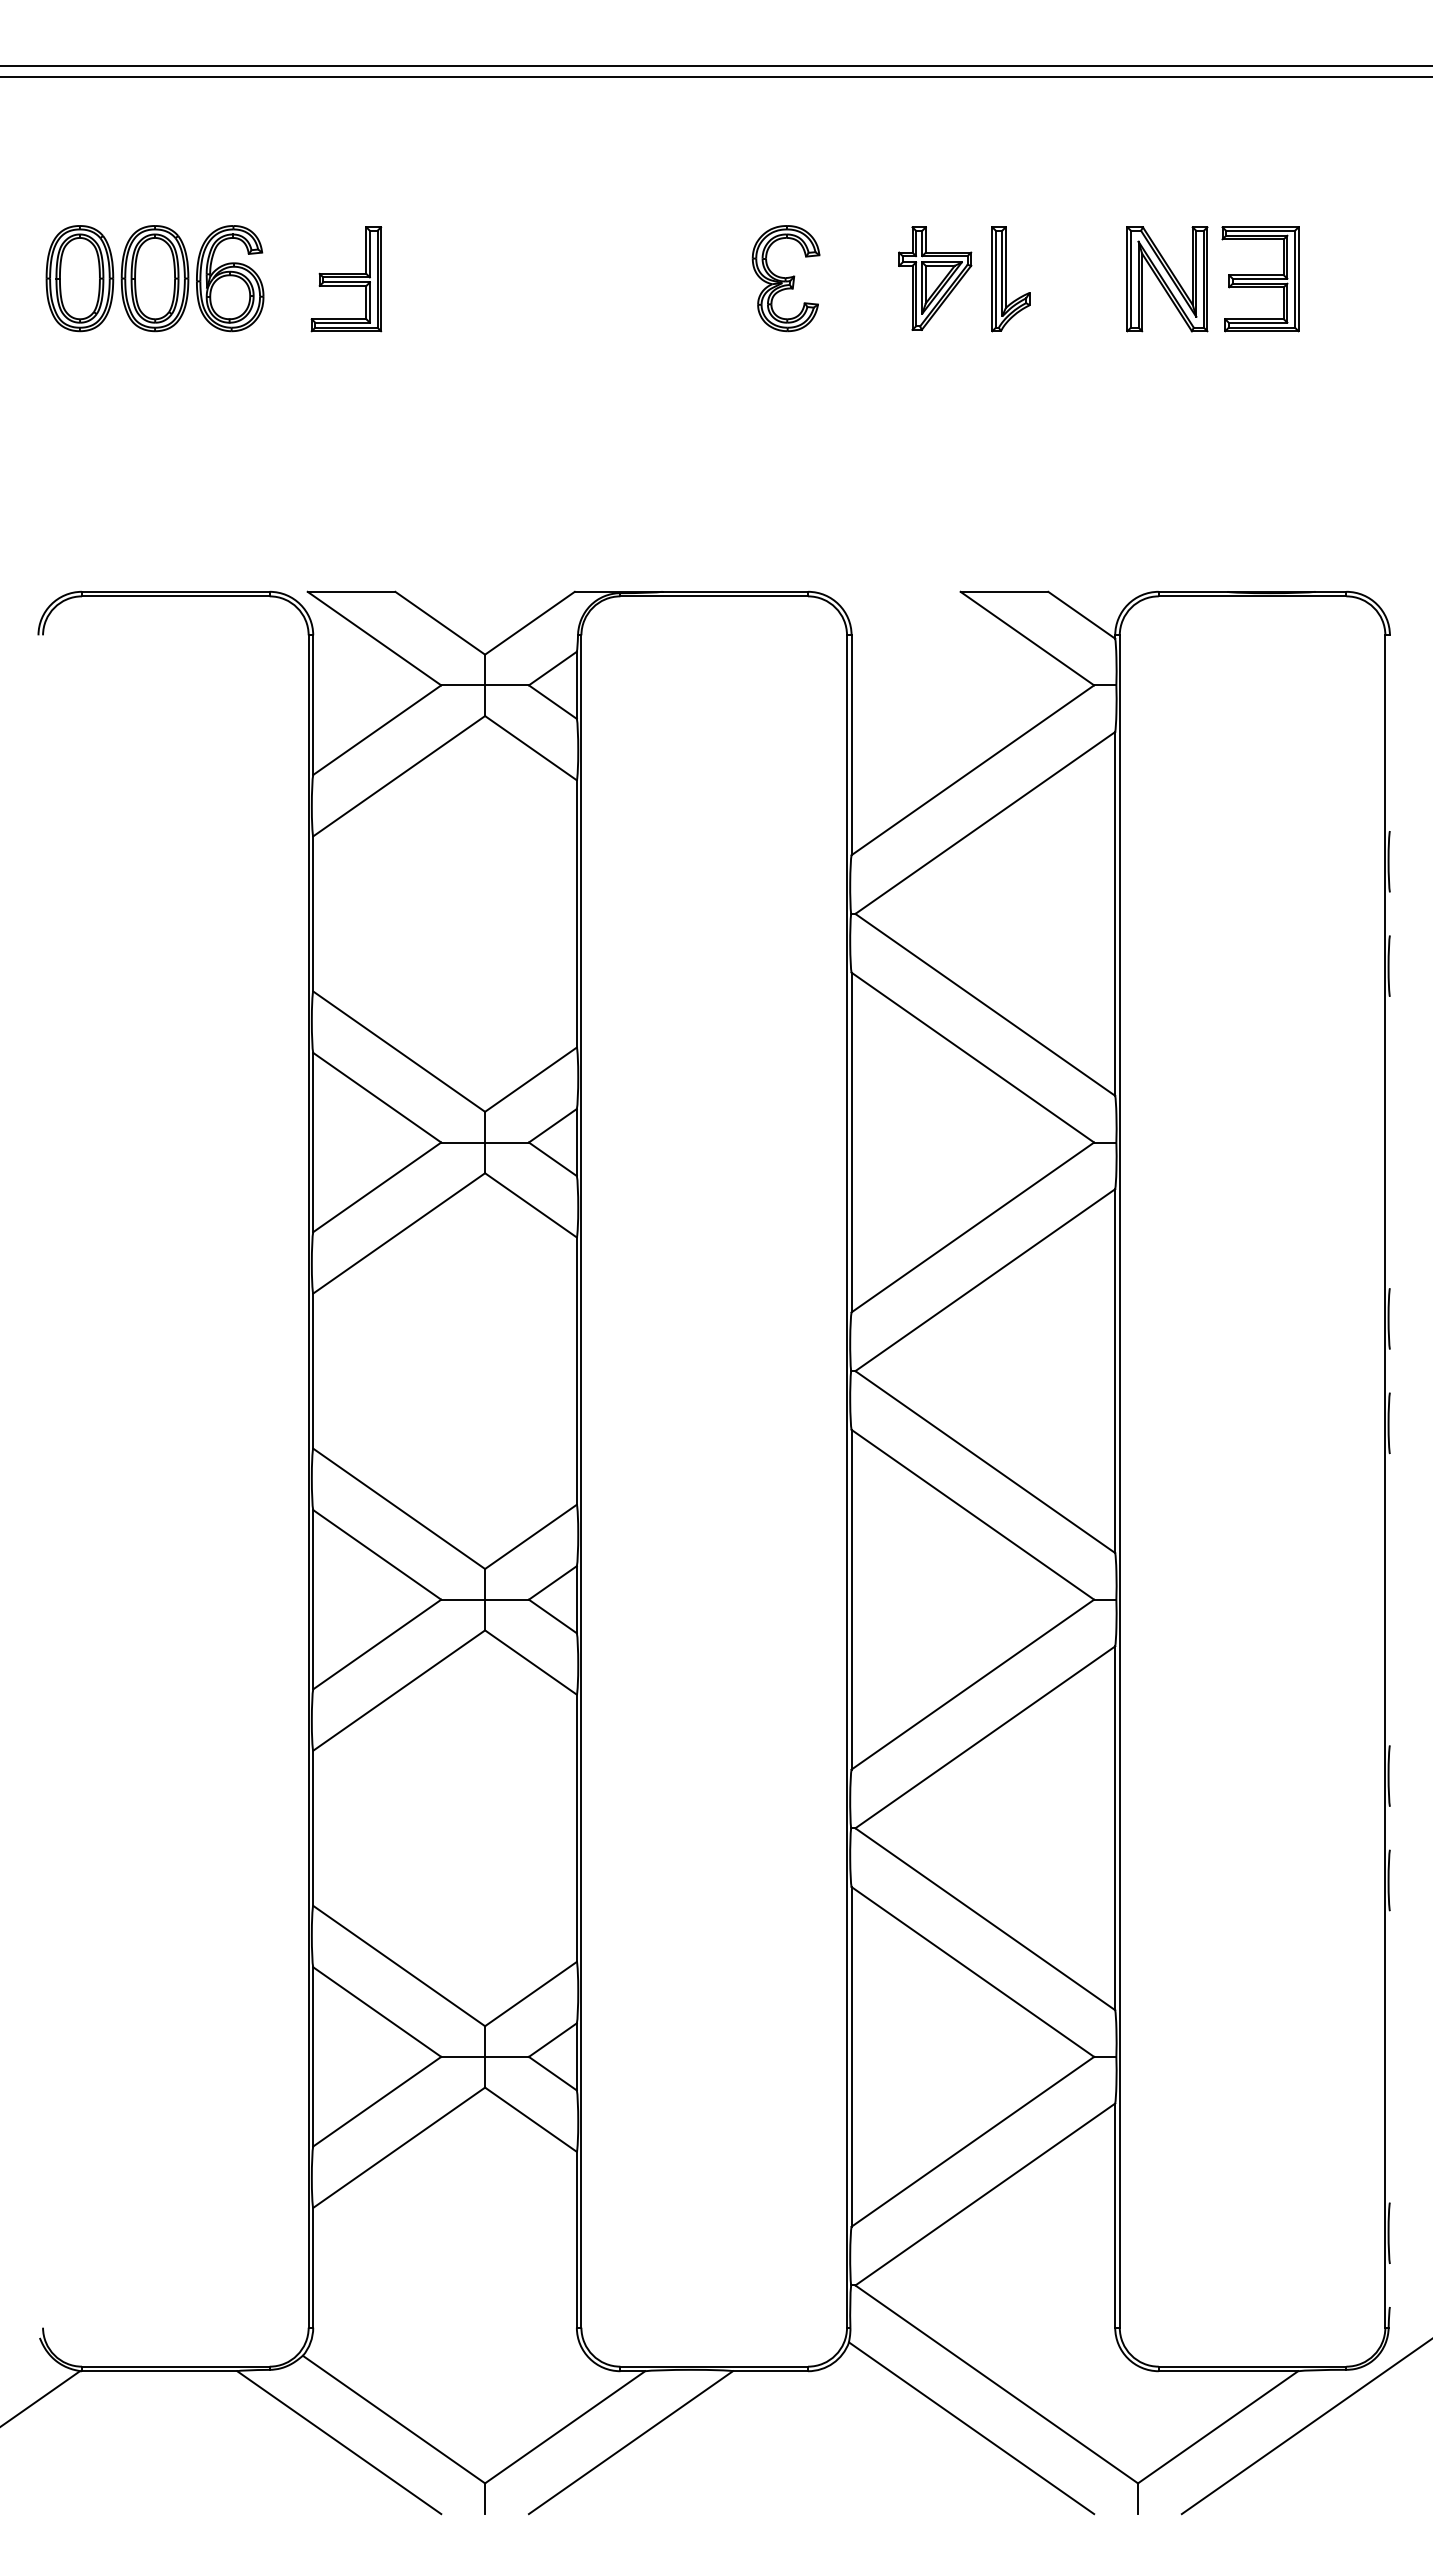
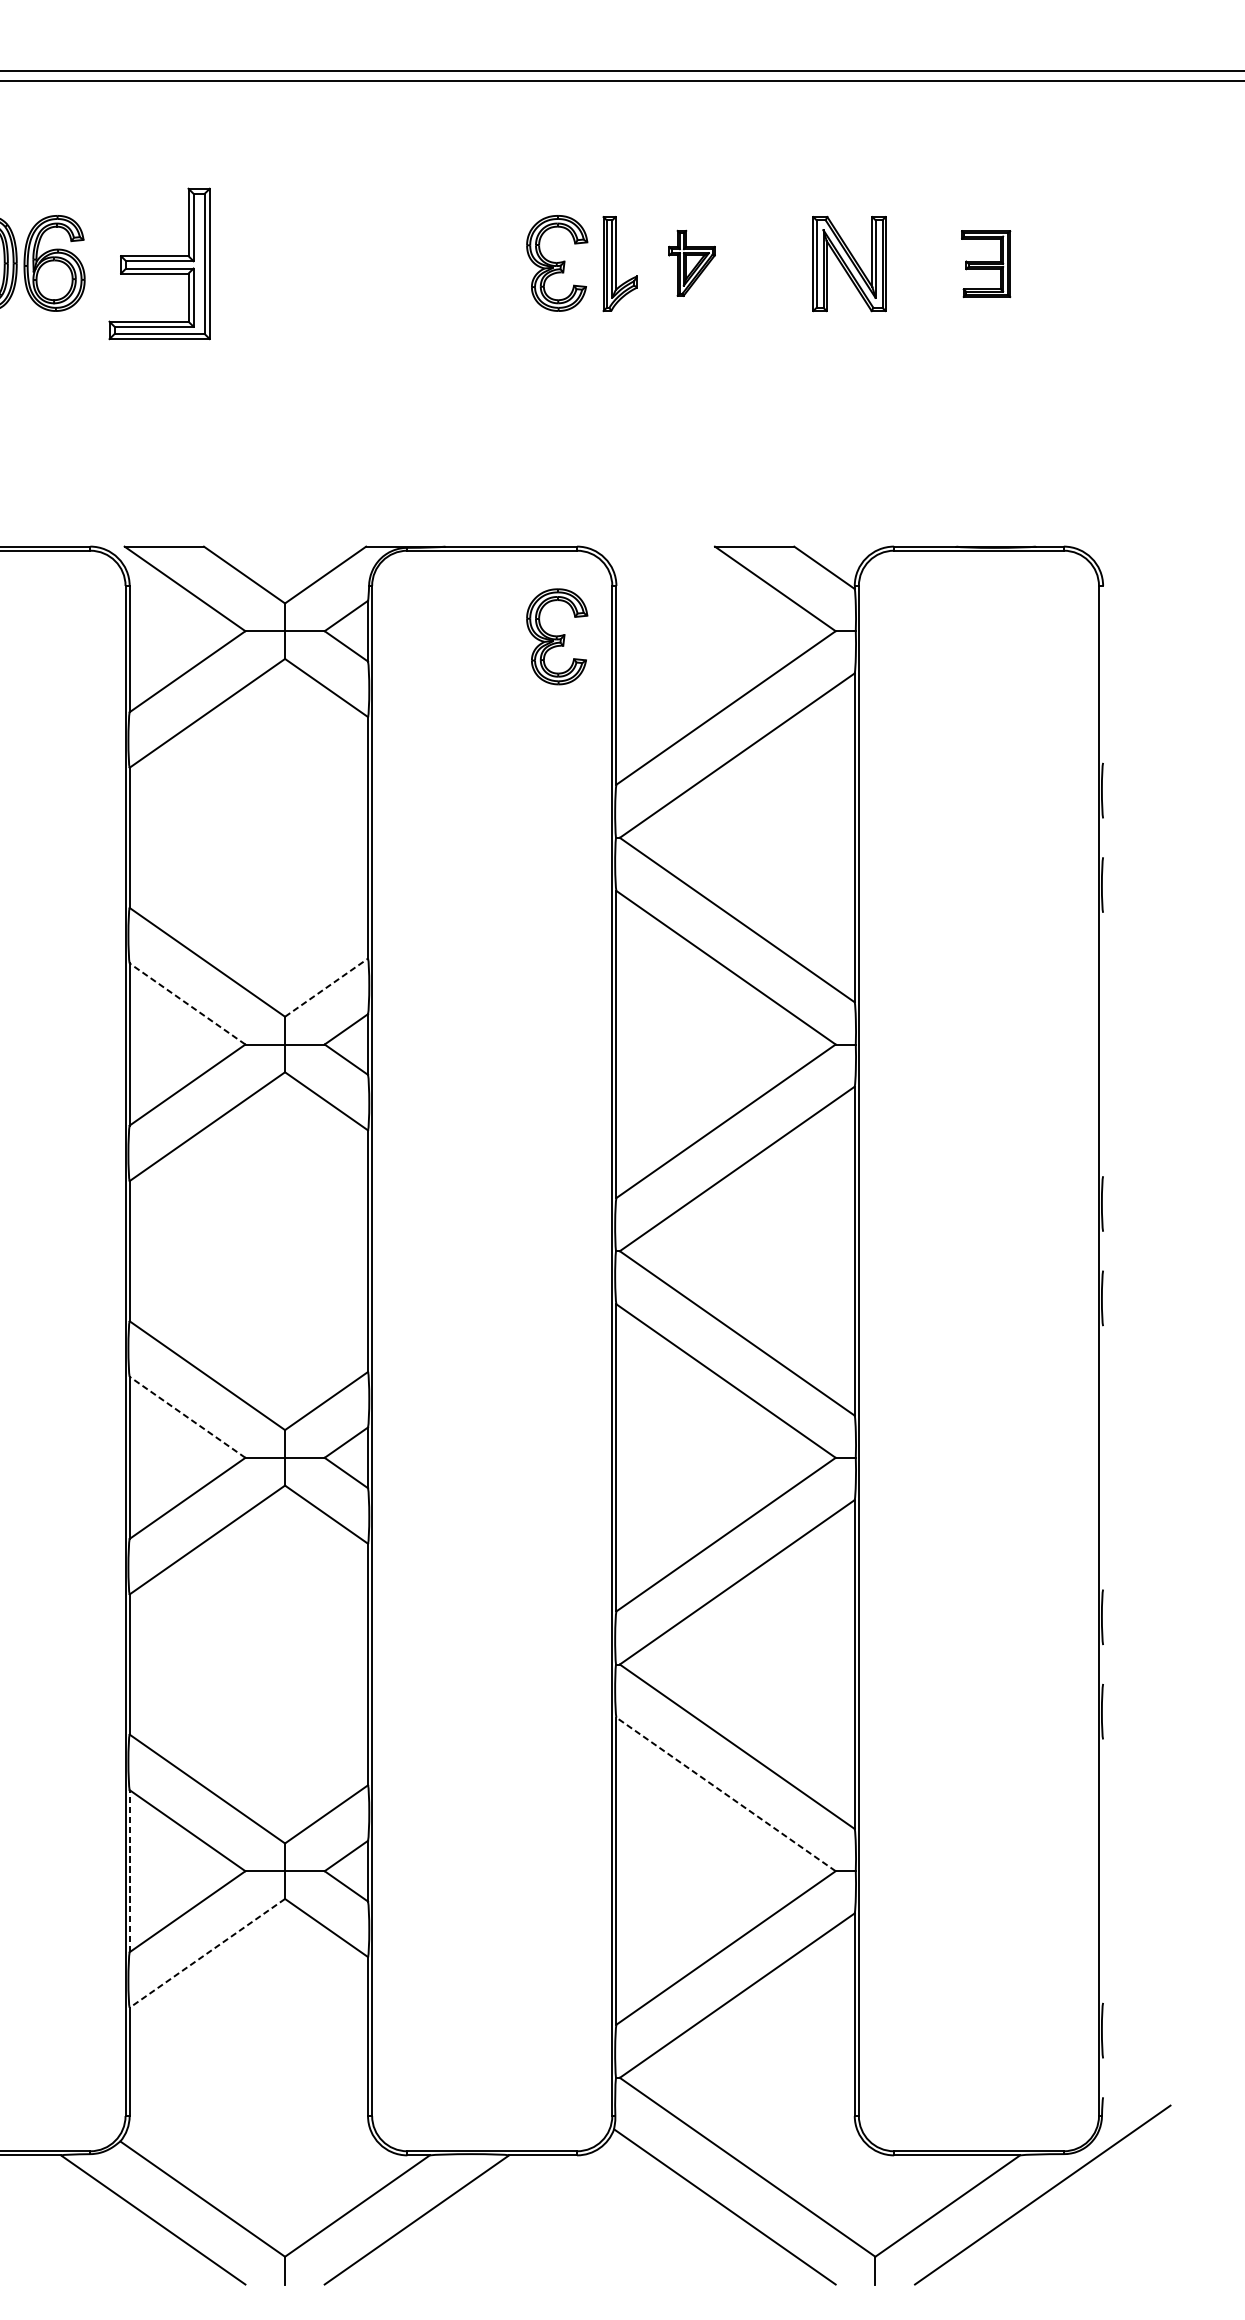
part: (935, 278) -> (692, 263), size x0.7
part: (346, 279) -> (159, 264), size x1.6
part: (1010, 279) -> (619, 264), moved
part: (1167, 279) -> (849, 264), moved
part: (1260, 279) -> (986, 264), size x0.7
part: (785, 691) -> (556, 636), added
line: (531, 1079) -> (327, 987), solid -> dashed
line: (376, 1097) -> (186, 1003), solid -> dashed
line: (376, 1554) -> (186, 1416), solid -> dashed
line: (972, 1971) -> (725, 1793), solid -> dashed
line: (313, 2056) -> (129, 1870), solid -> dashed
line: (399, 2147) -> (207, 1953), solid -> dashed

